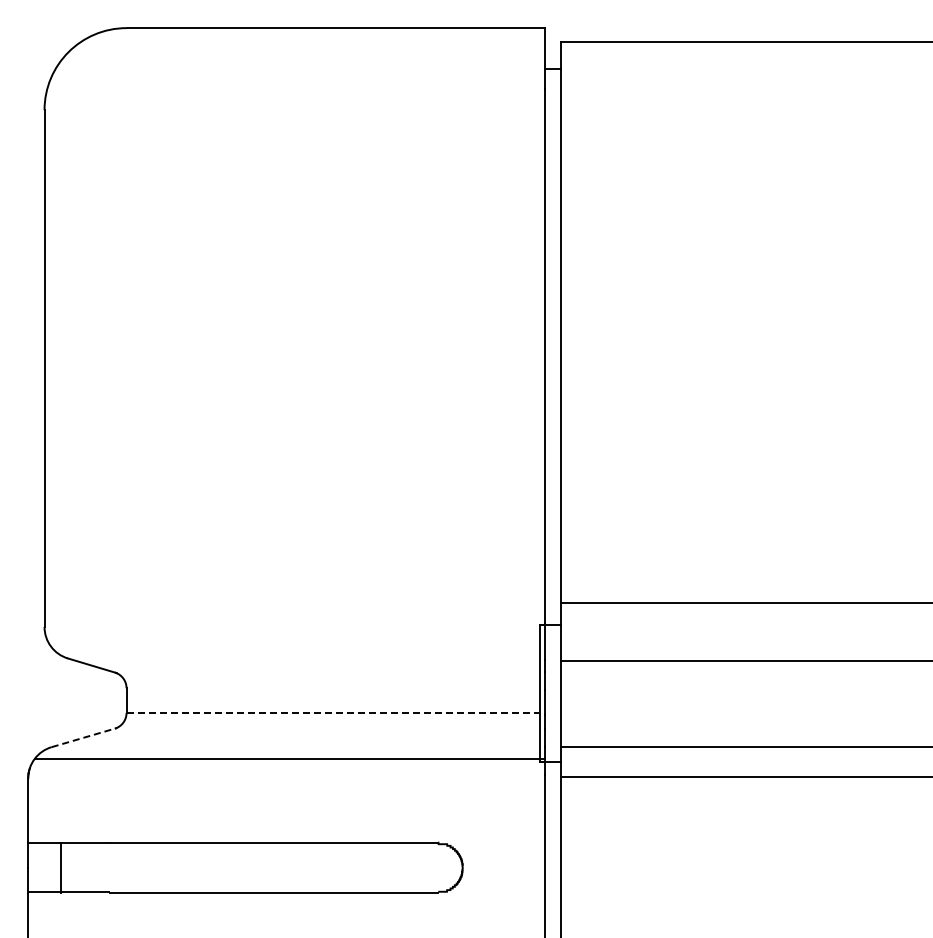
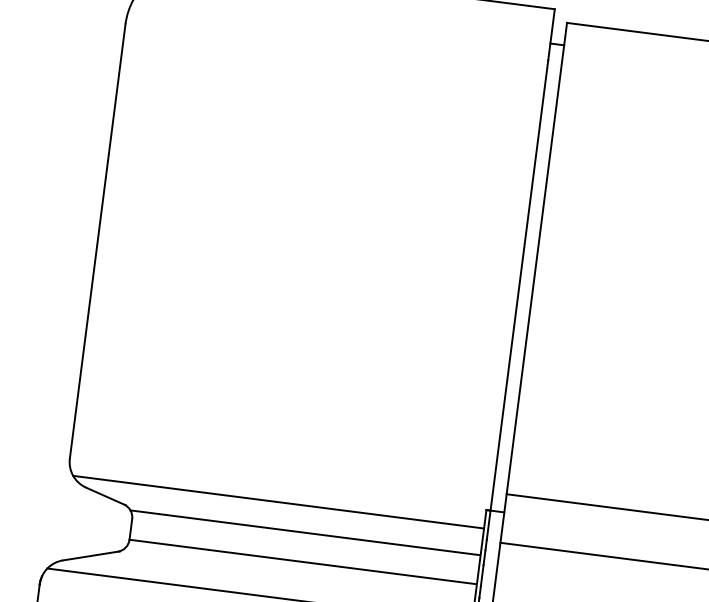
line: (294, 646) -> (277, 501), added
line: (330, 678) -> (304, 532), added
line: (332, 712) -> (302, 561), dashed -> solid
line: (84, 737) -> (91, 555), dashed -> solid

